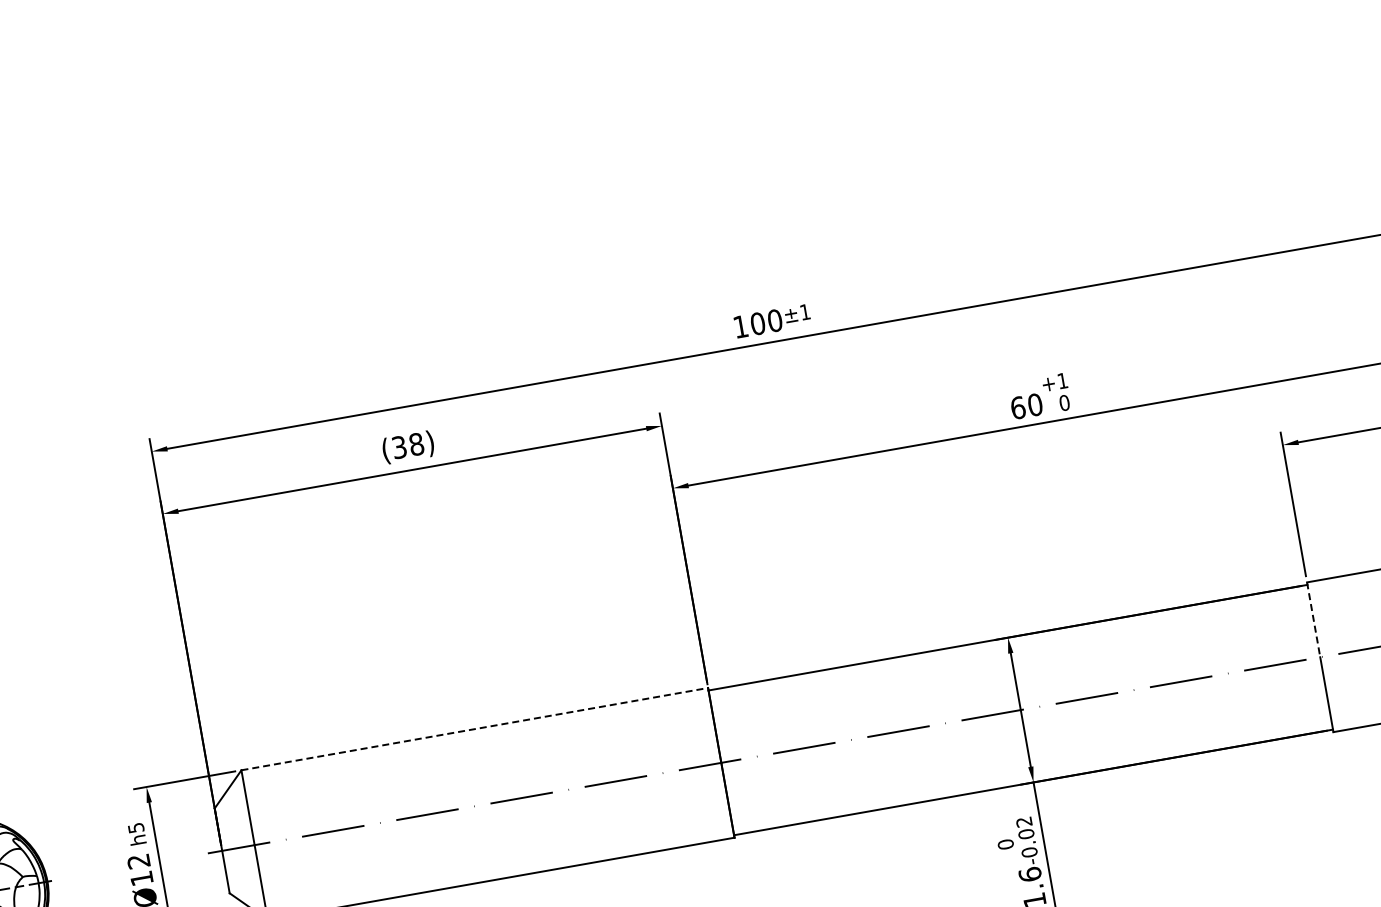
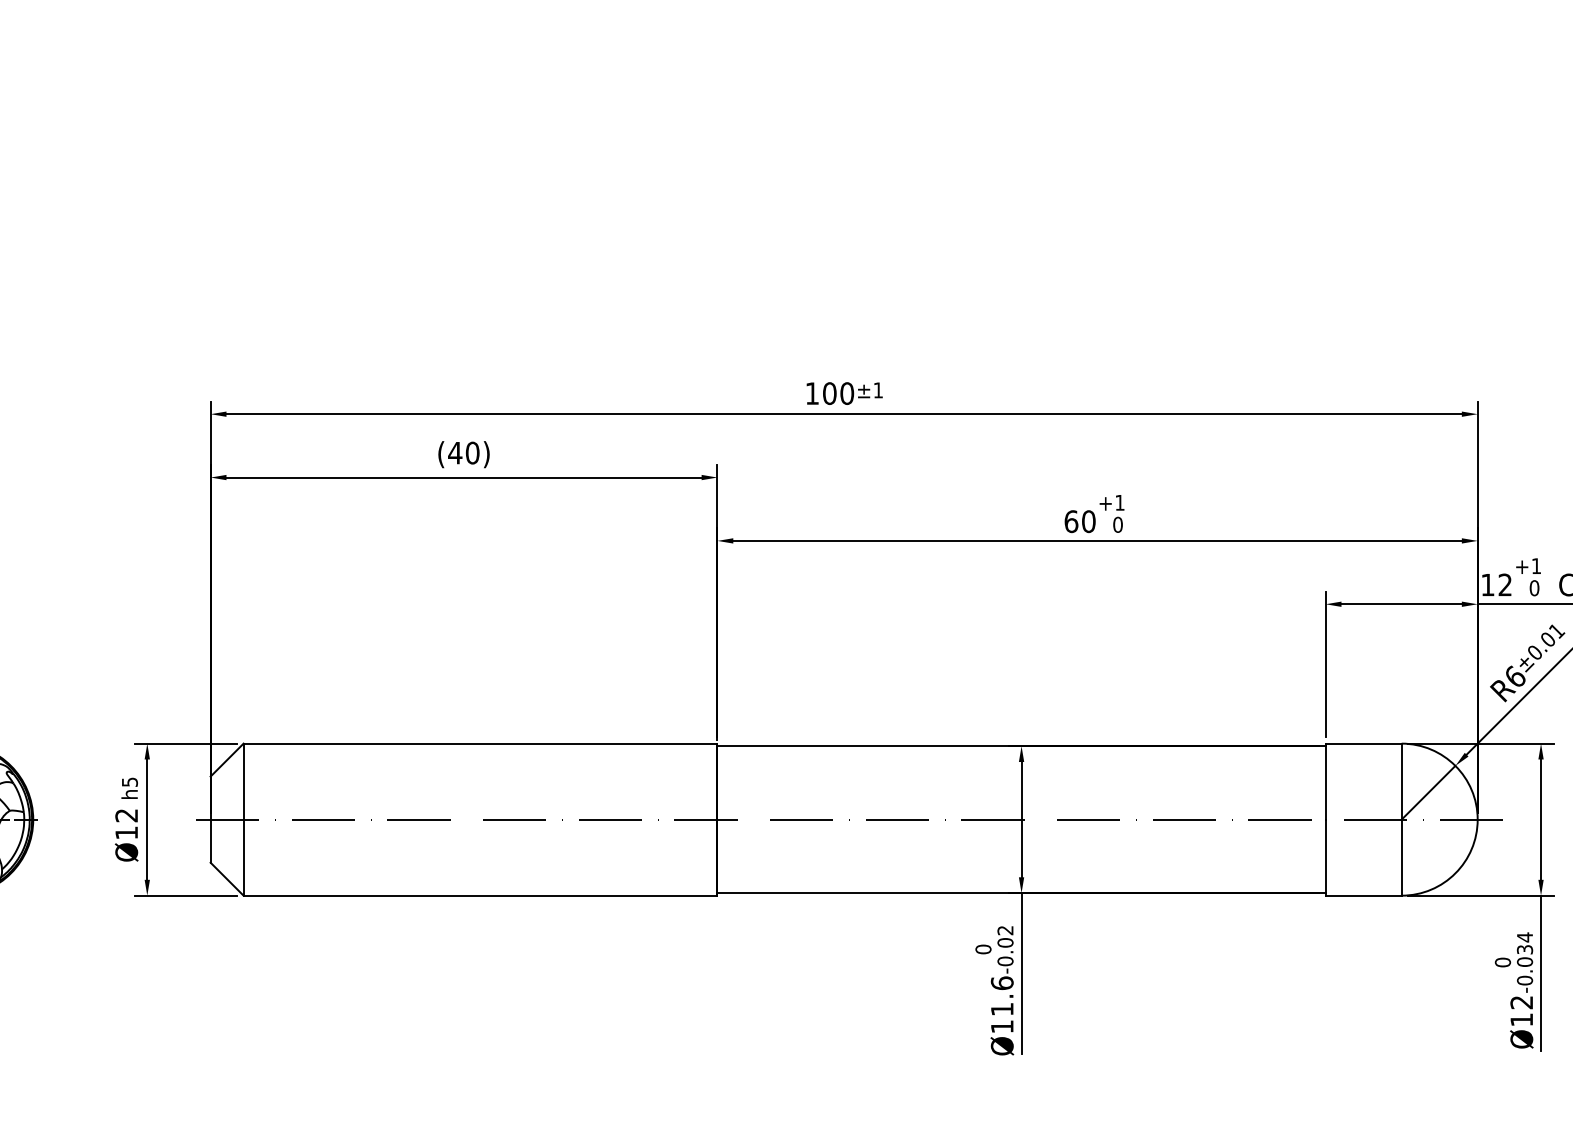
text: (407, 445) -> (463, 452), (38) -> (40)
line: (1313, 620) -> (1325, 782), dashed -> solid
line: (474, 729) -> (480, 743), dashed -> solid

